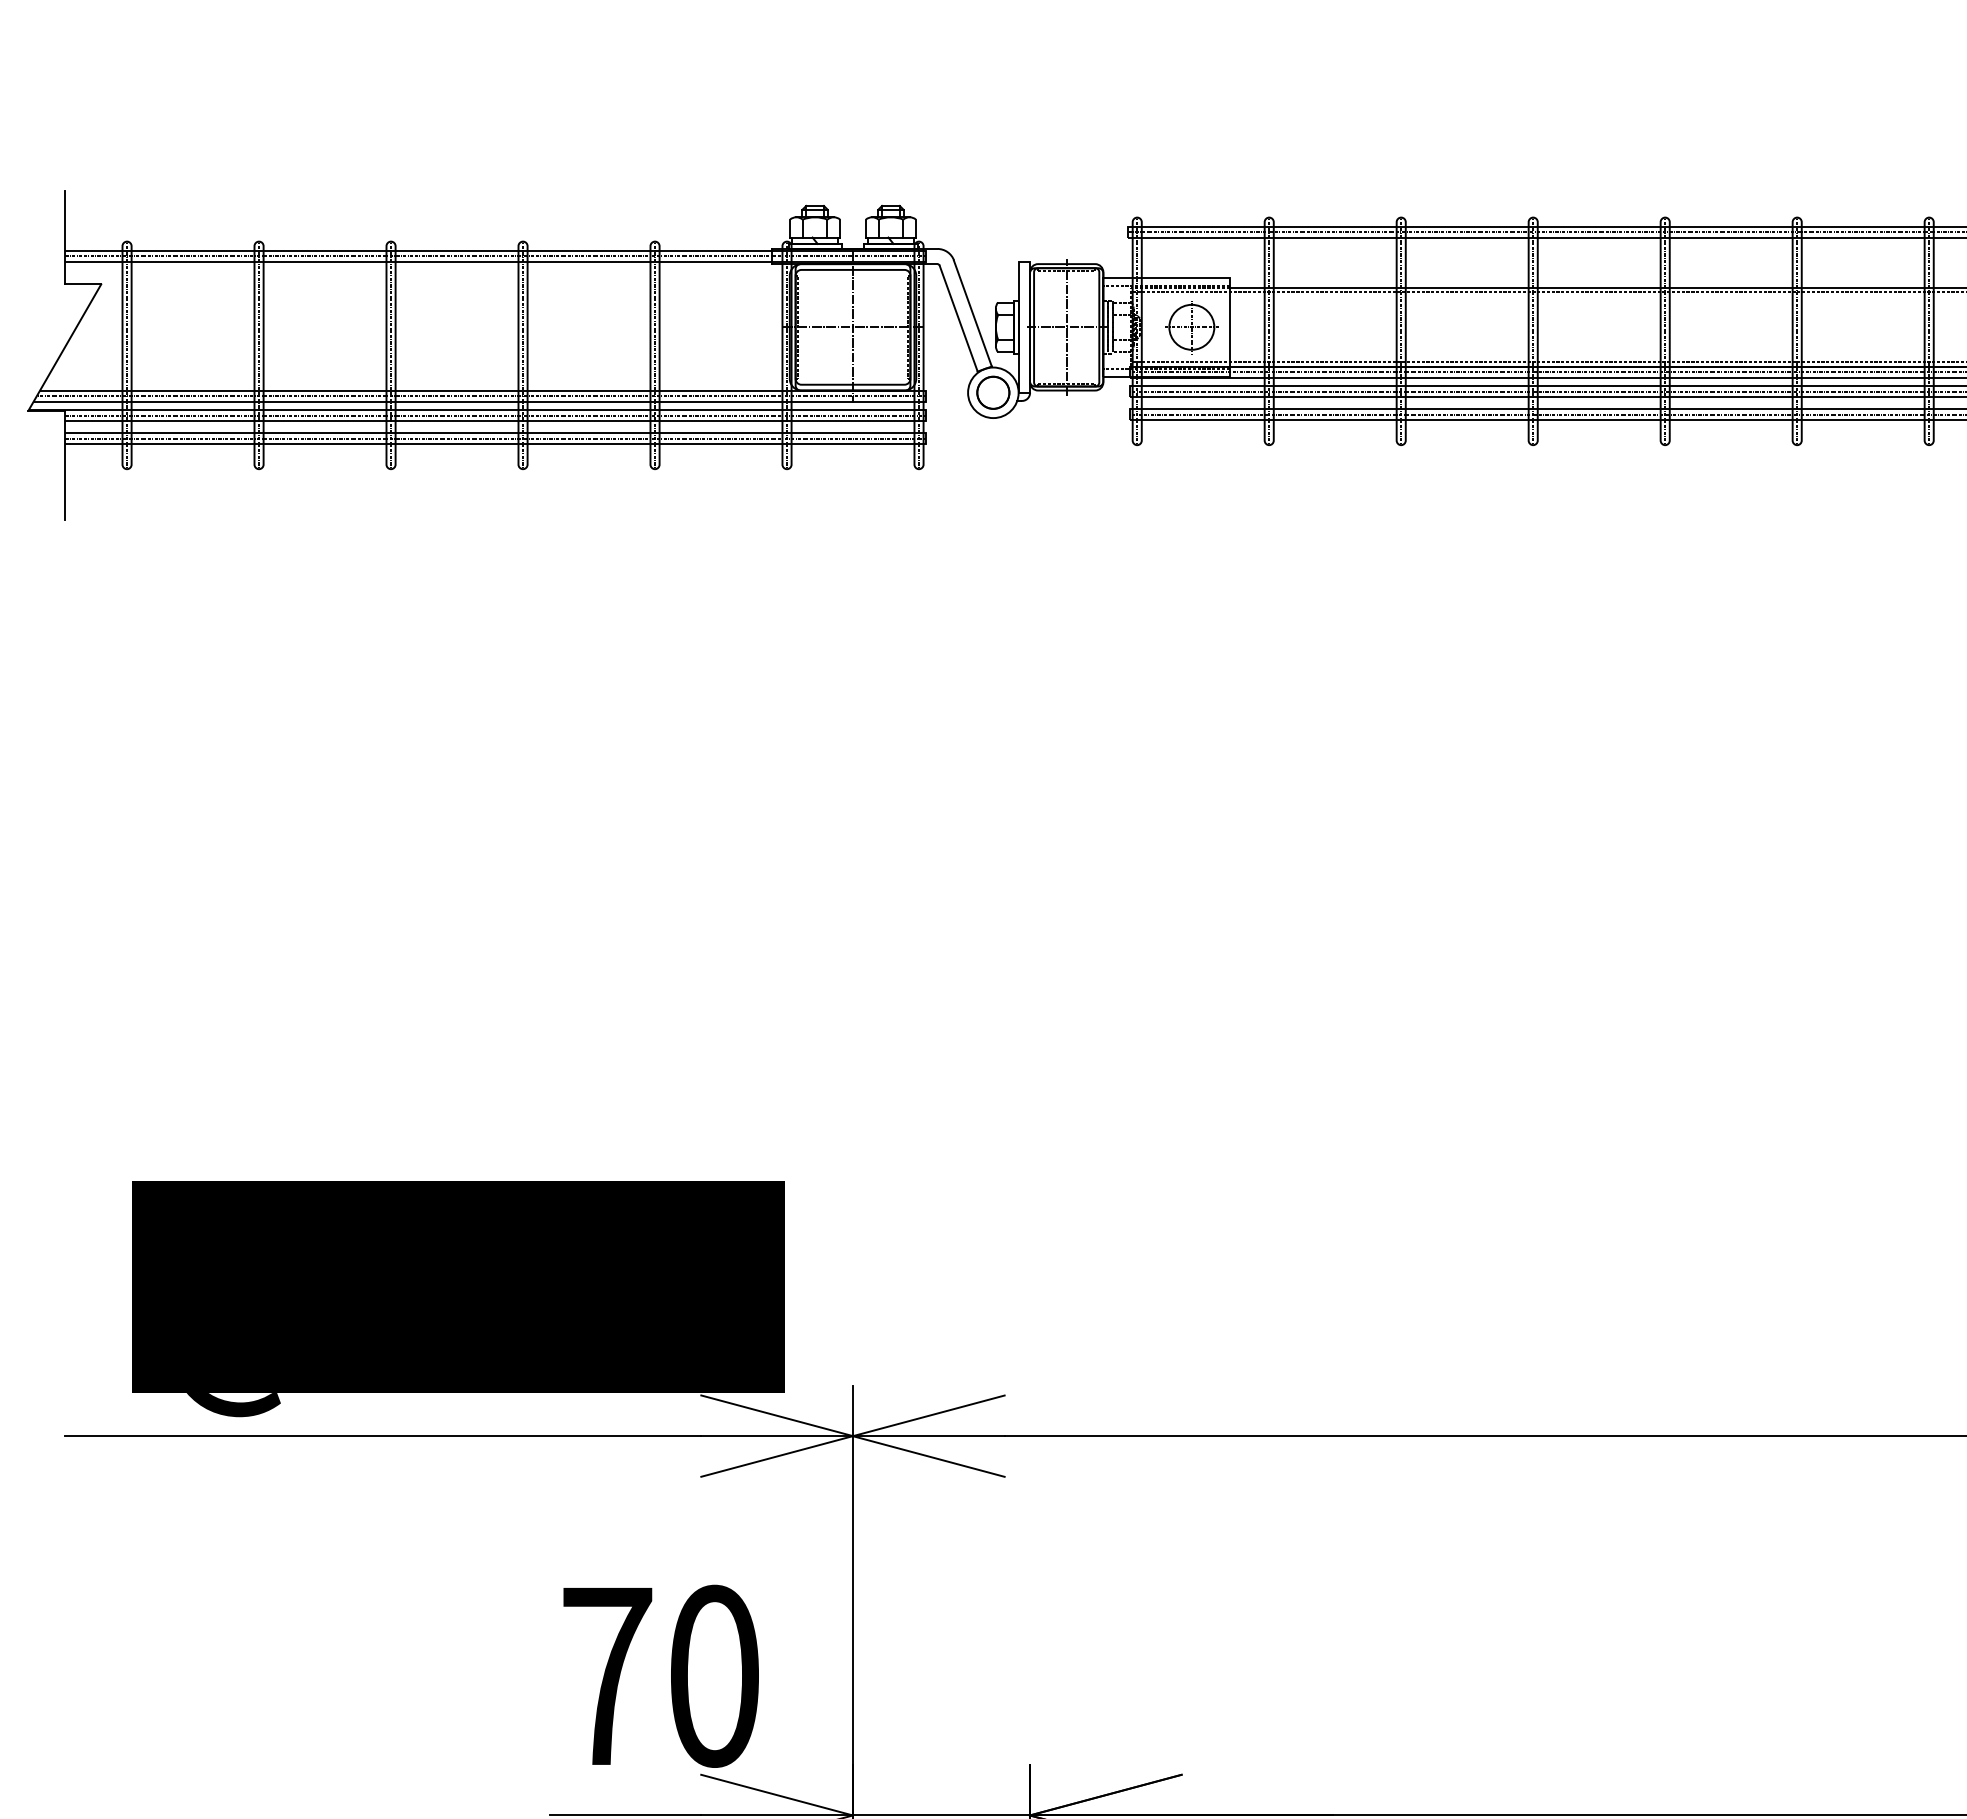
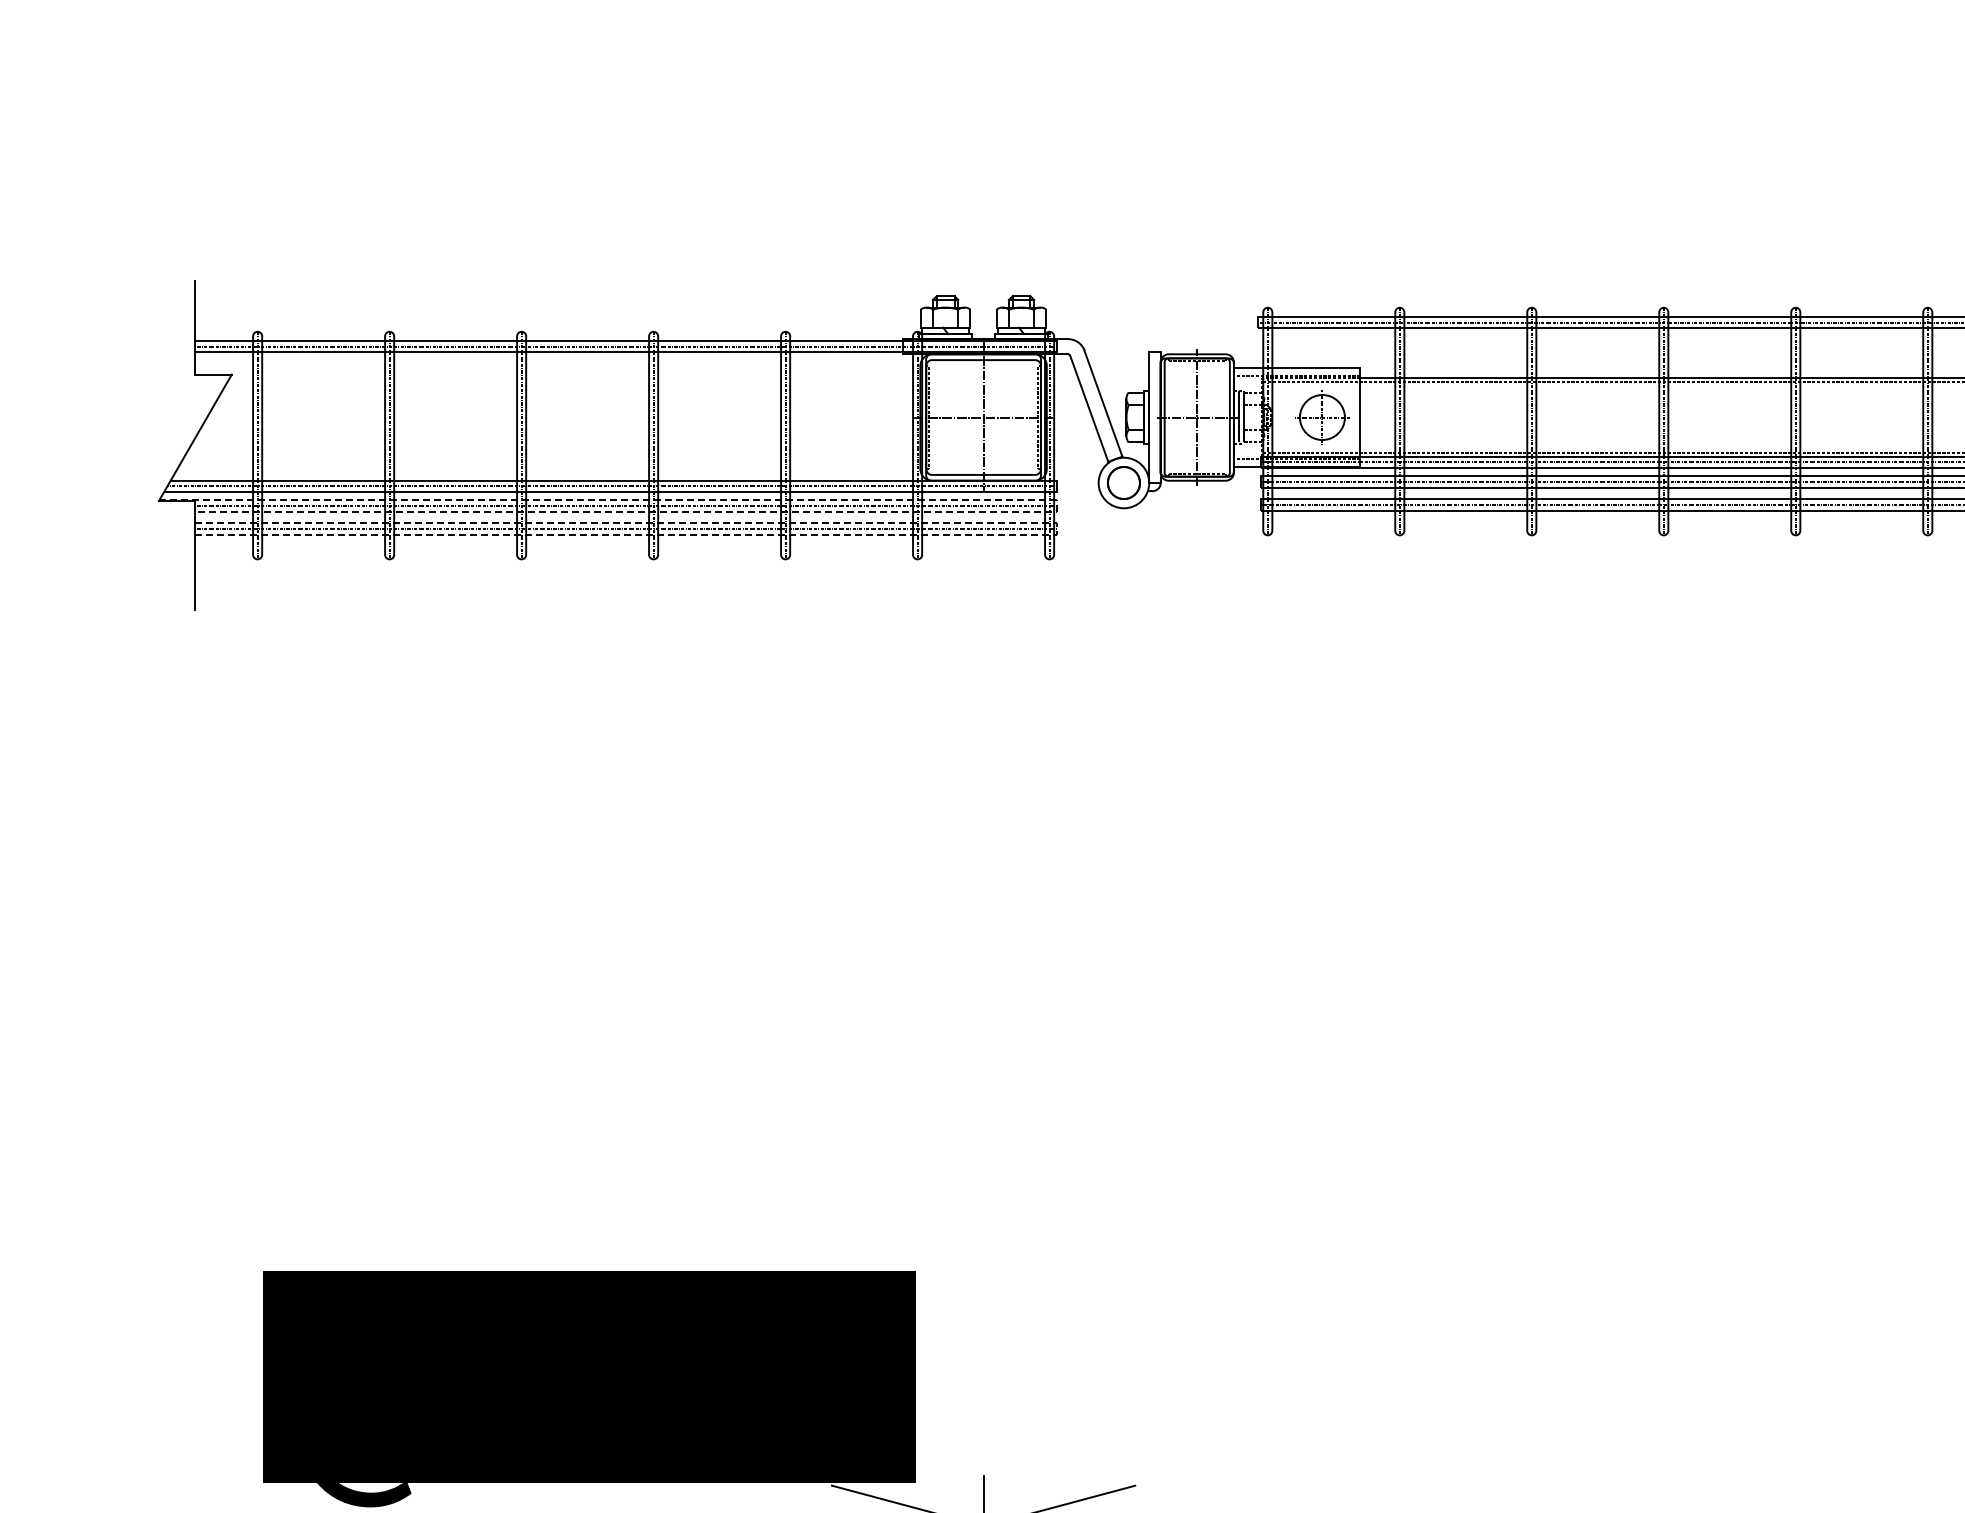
line: (915, 409) -> (1046, 499), solid -> dashed
line: (926, 438) -> (1057, 528), solid -> dashed

